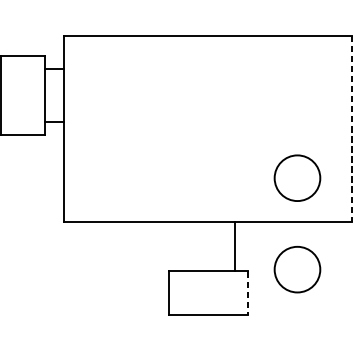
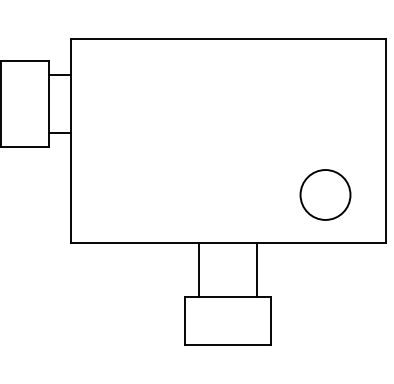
line: (352, 128) -> (385, 140), dashed -> solid
line: (182, 246) -> (199, 269), added
circle: (297, 269) -> (325, 294), removed
line: (248, 293) -> (271, 321), dashed -> solid

